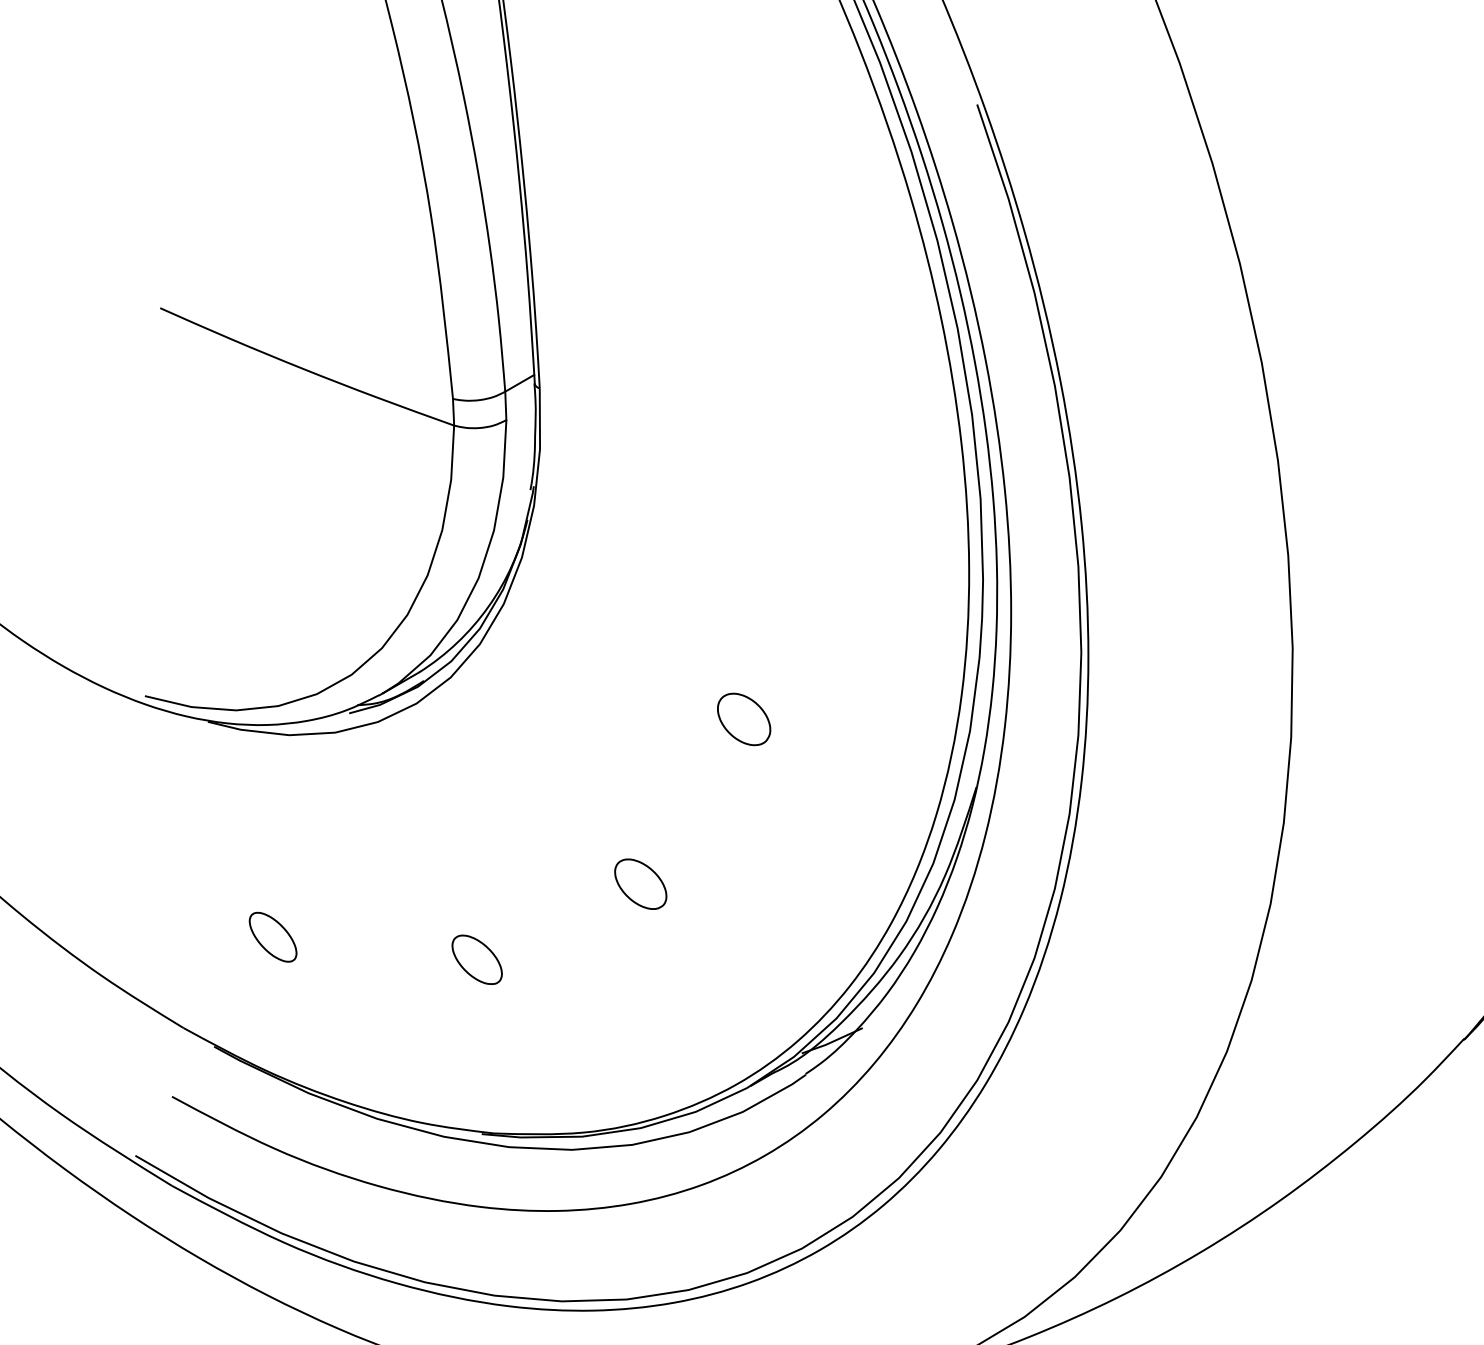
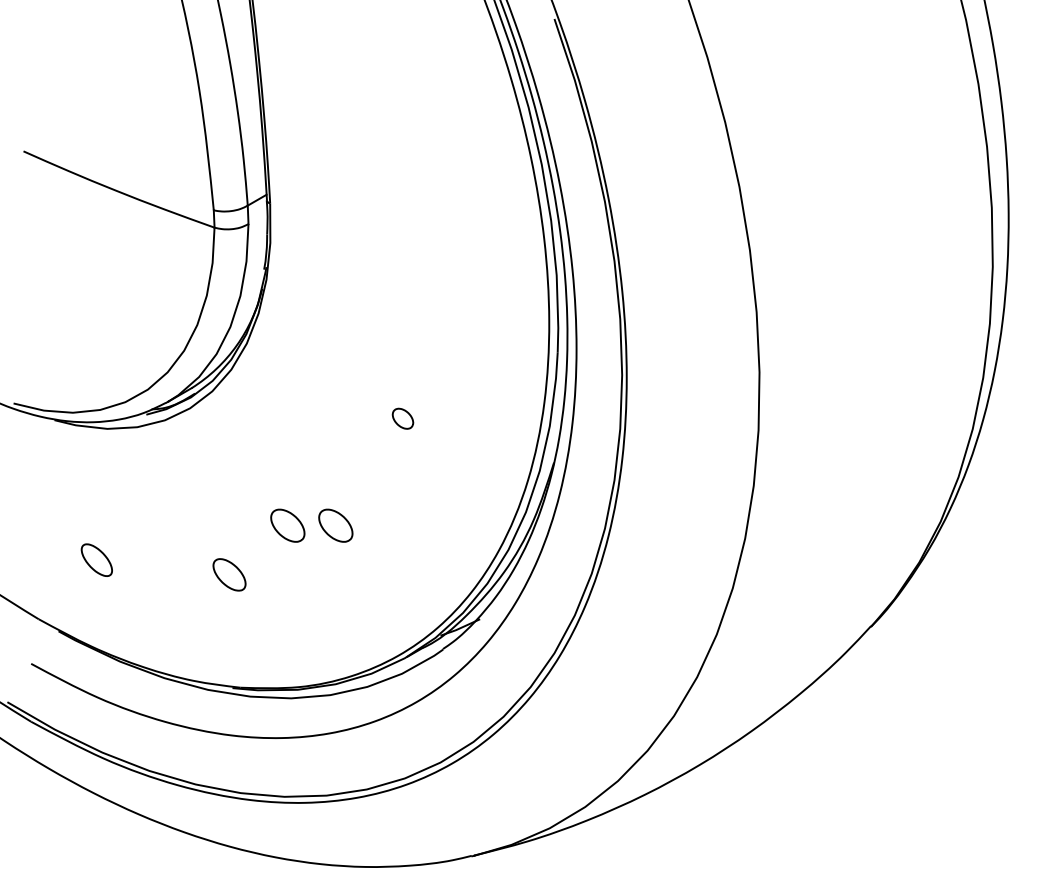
part: (743, 719) -> (402, 418), size x0.6
part: (566, 883) -> (287, 525), added

